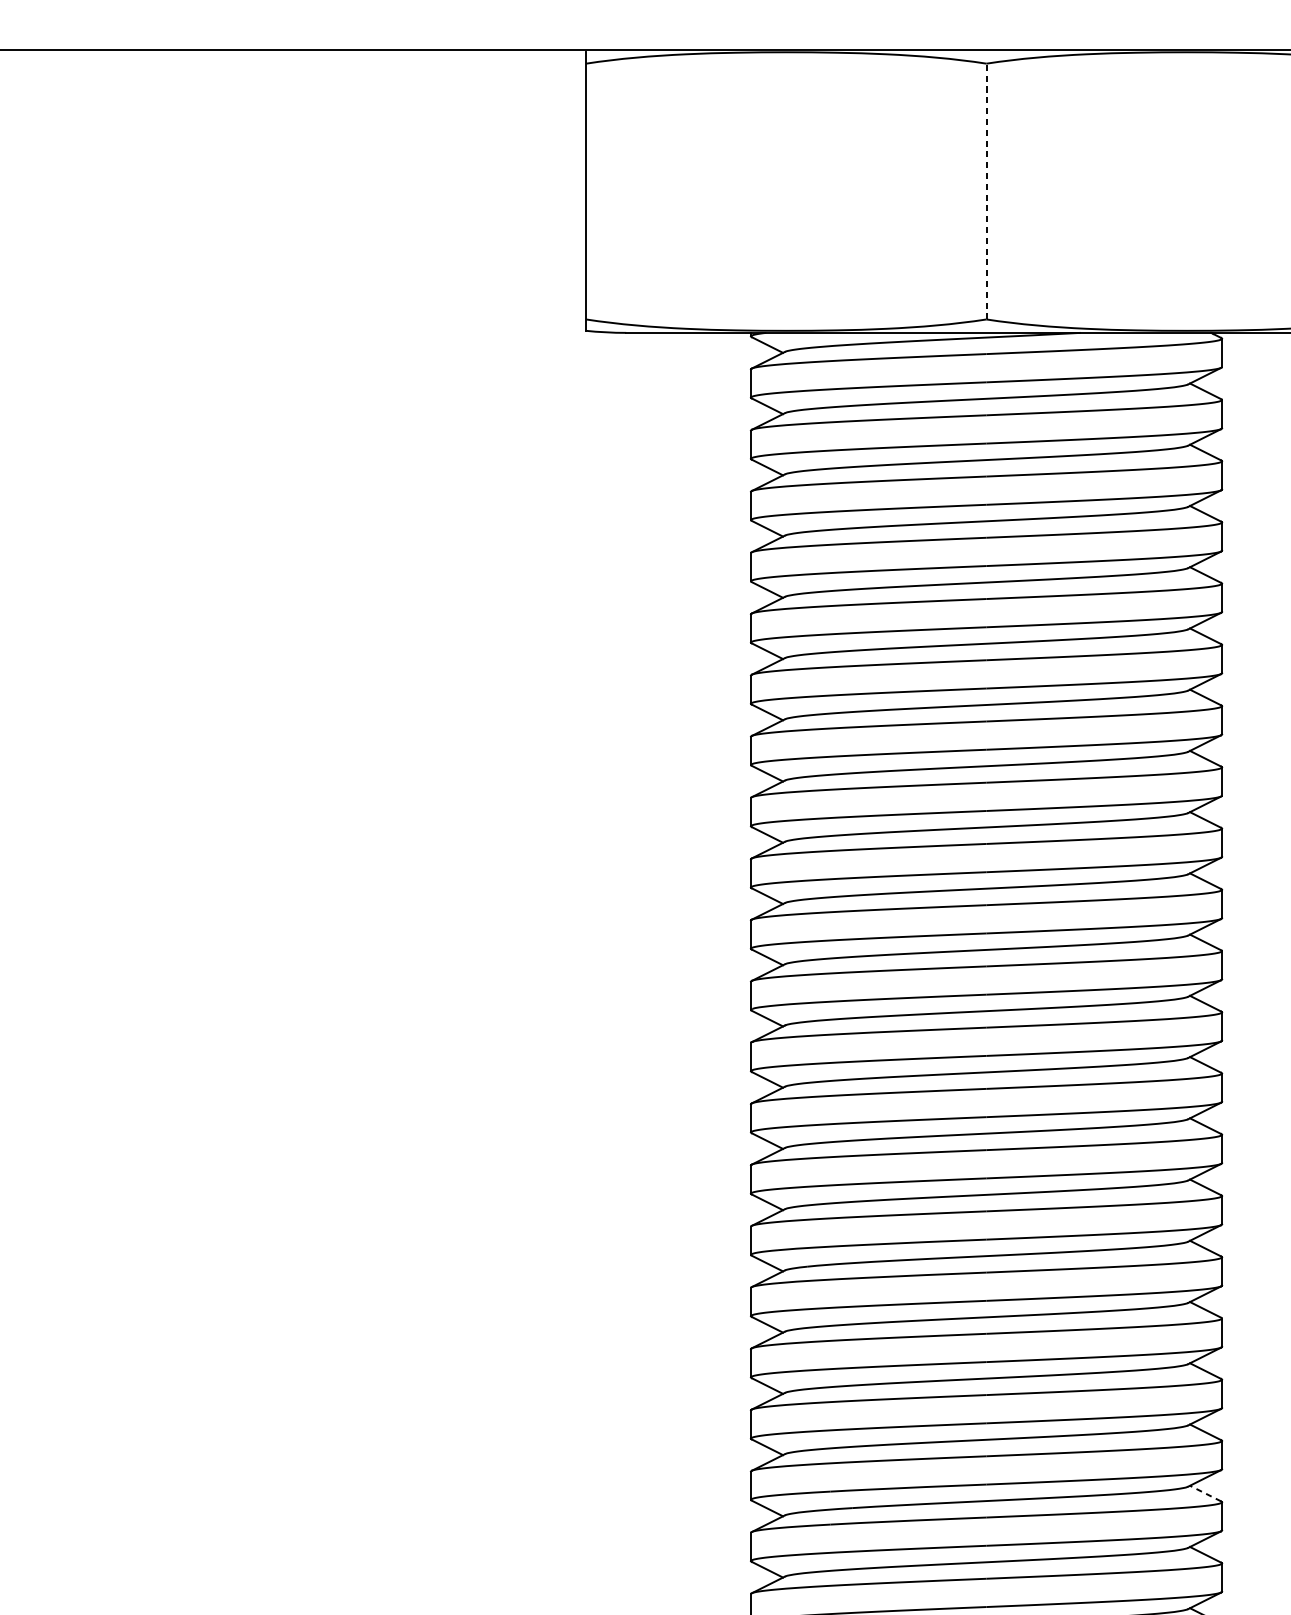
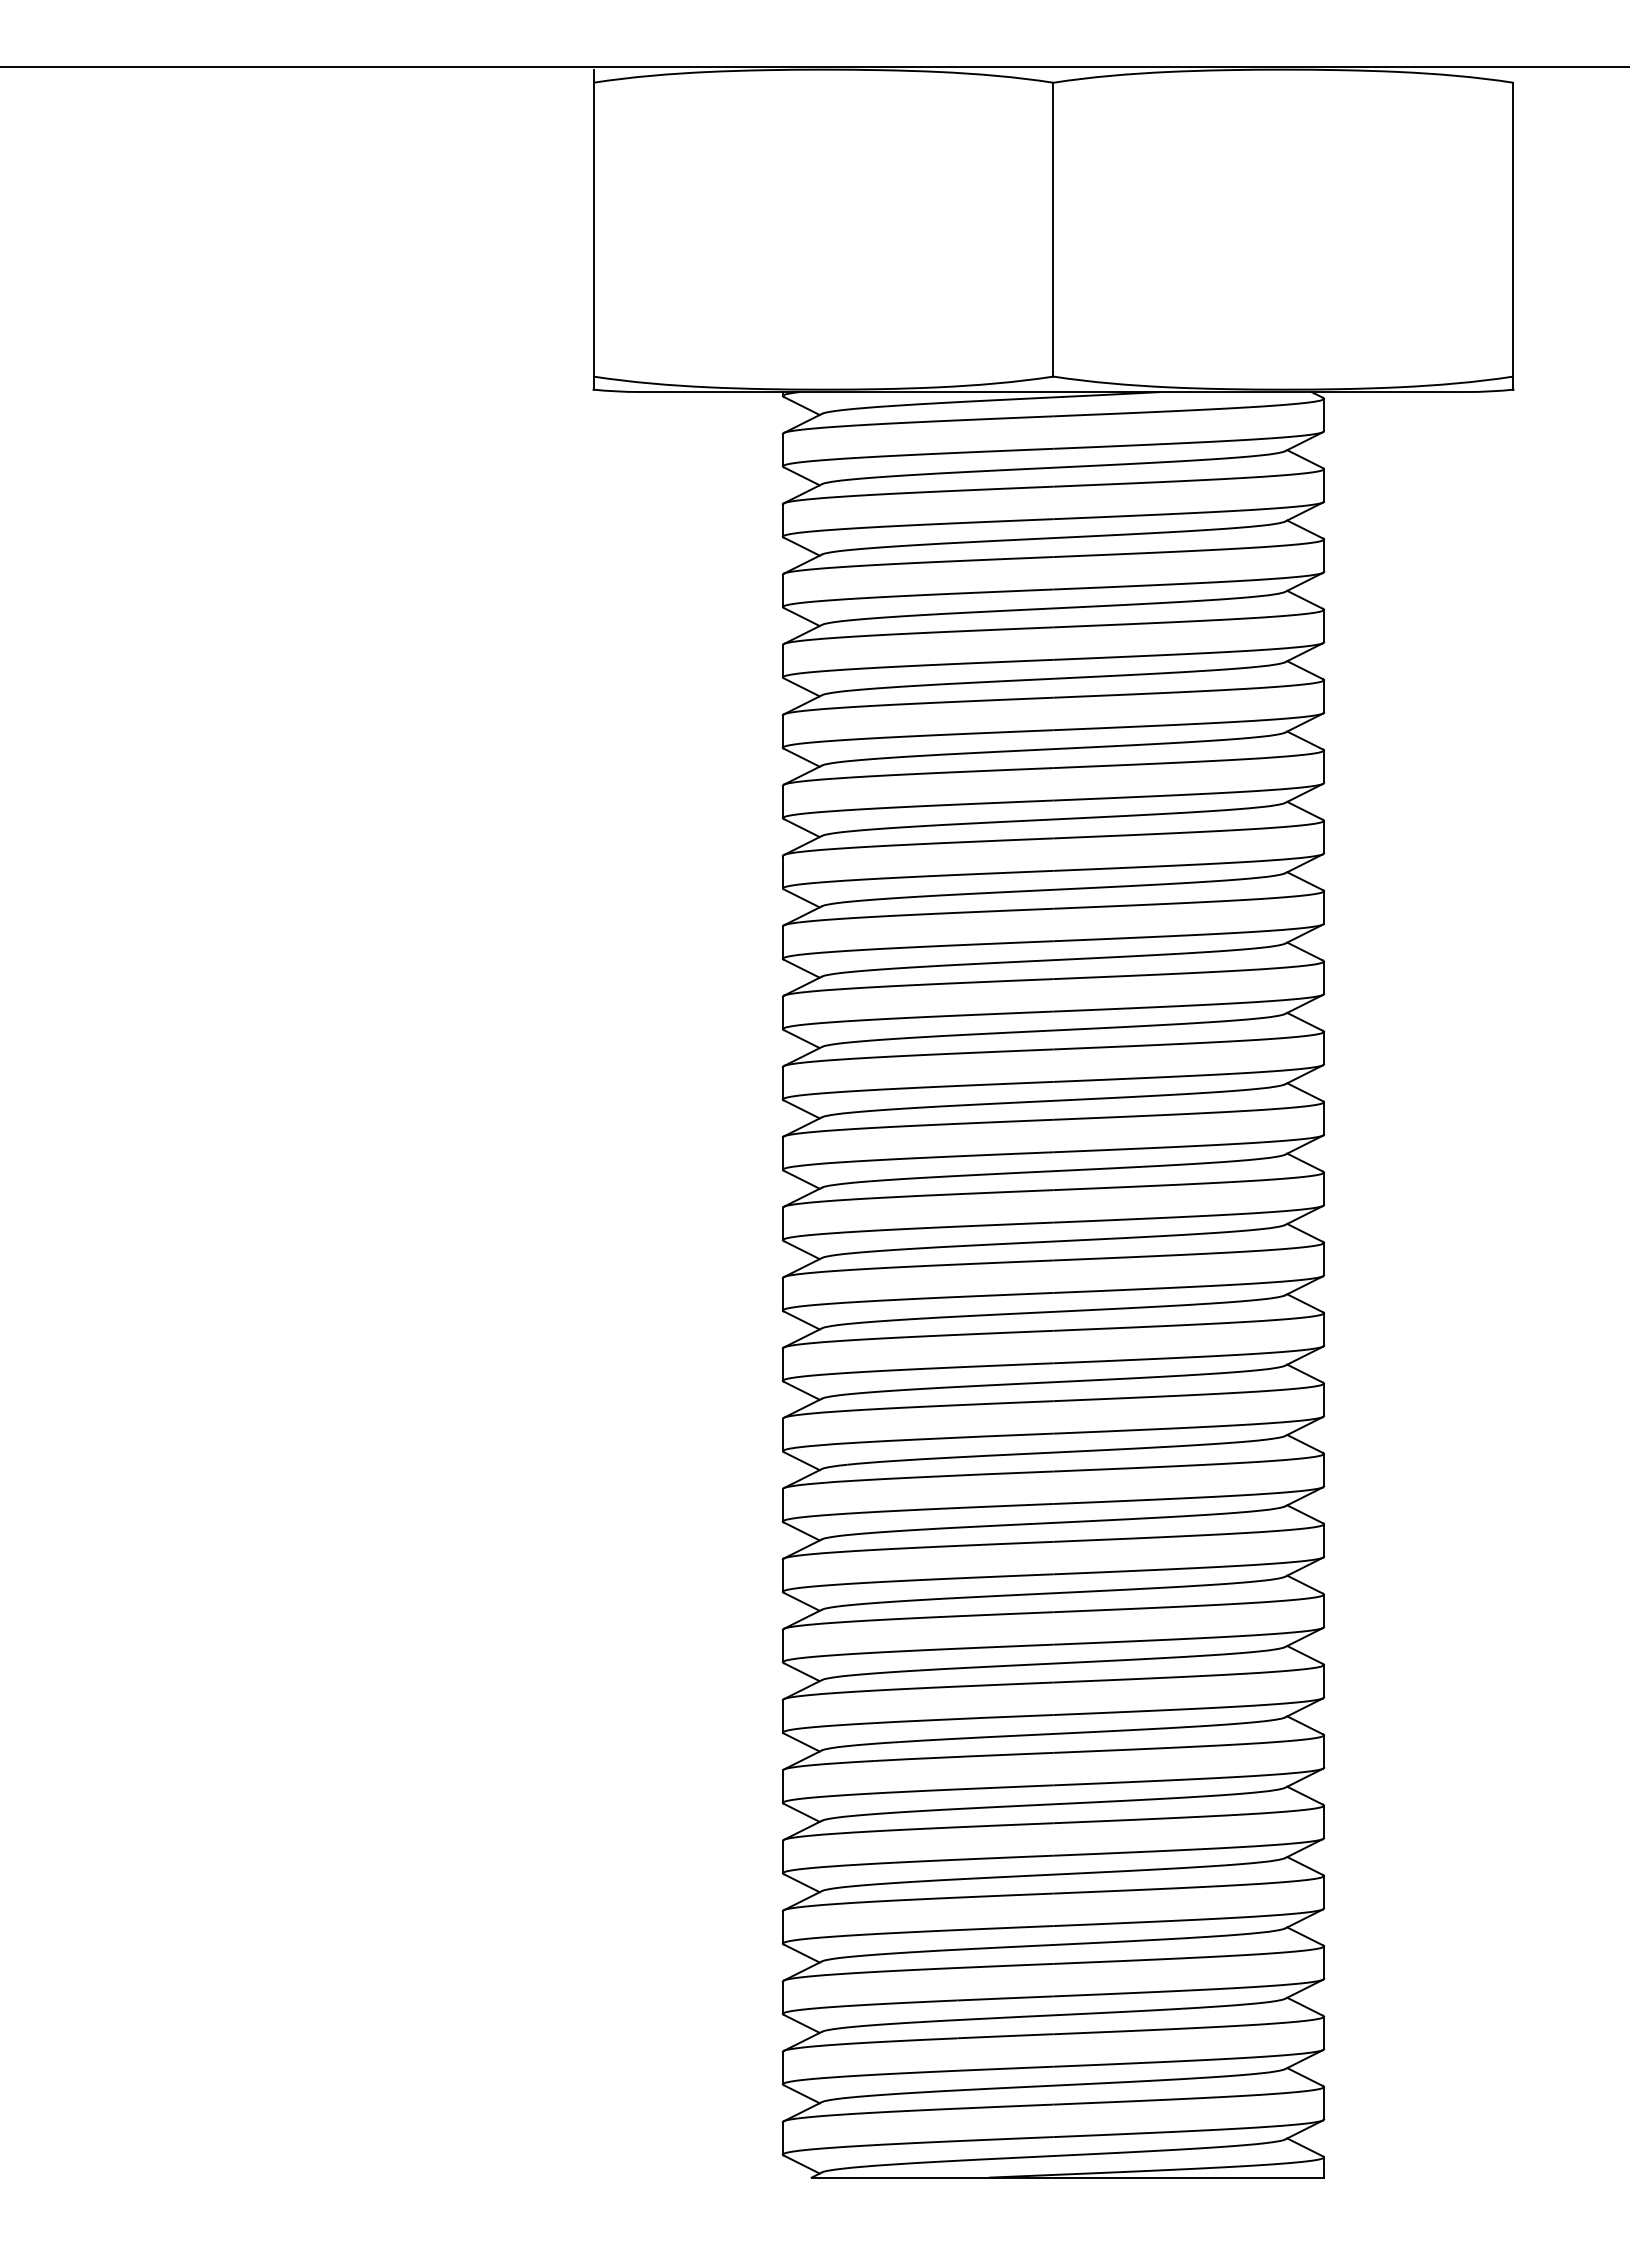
line: (986, 191) -> (1053, 229), dashed -> solid
line: (1205, 1493) -> (1304, 1725), dashed -> solid

